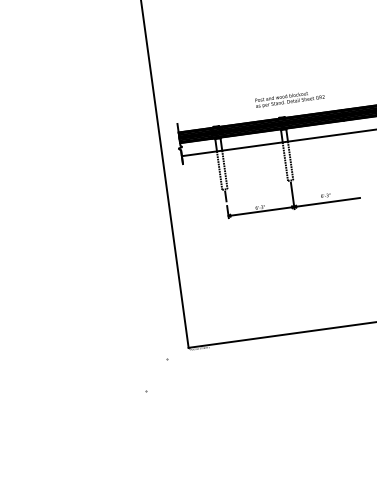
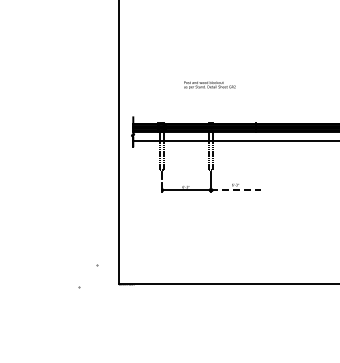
text: (289, 98) -> (209, 84), moved
line: (326, 202) -> (235, 190), solid -> dashed
part: (166, 360) -> (97, 266), moved

